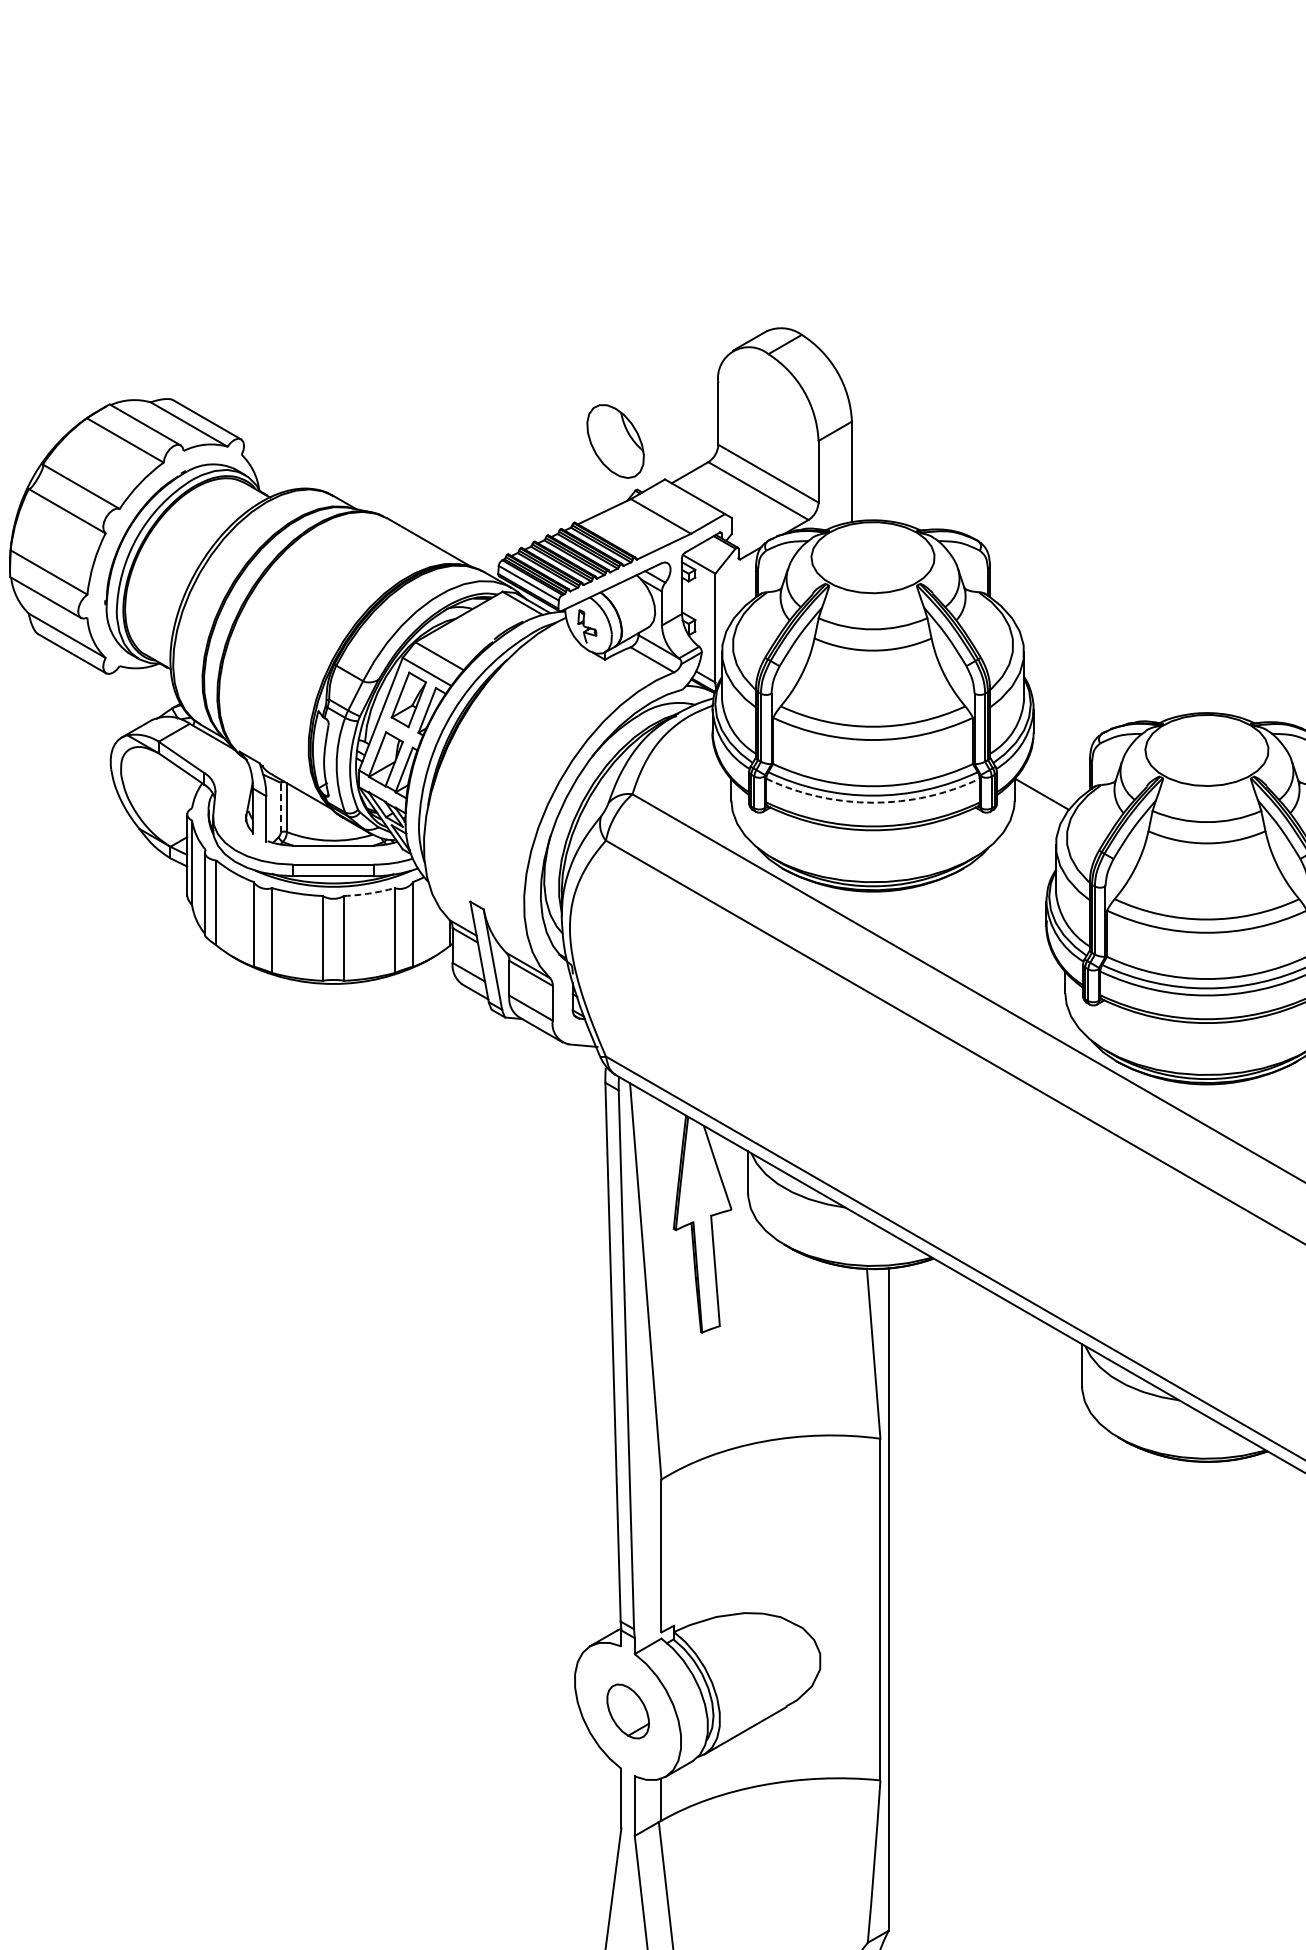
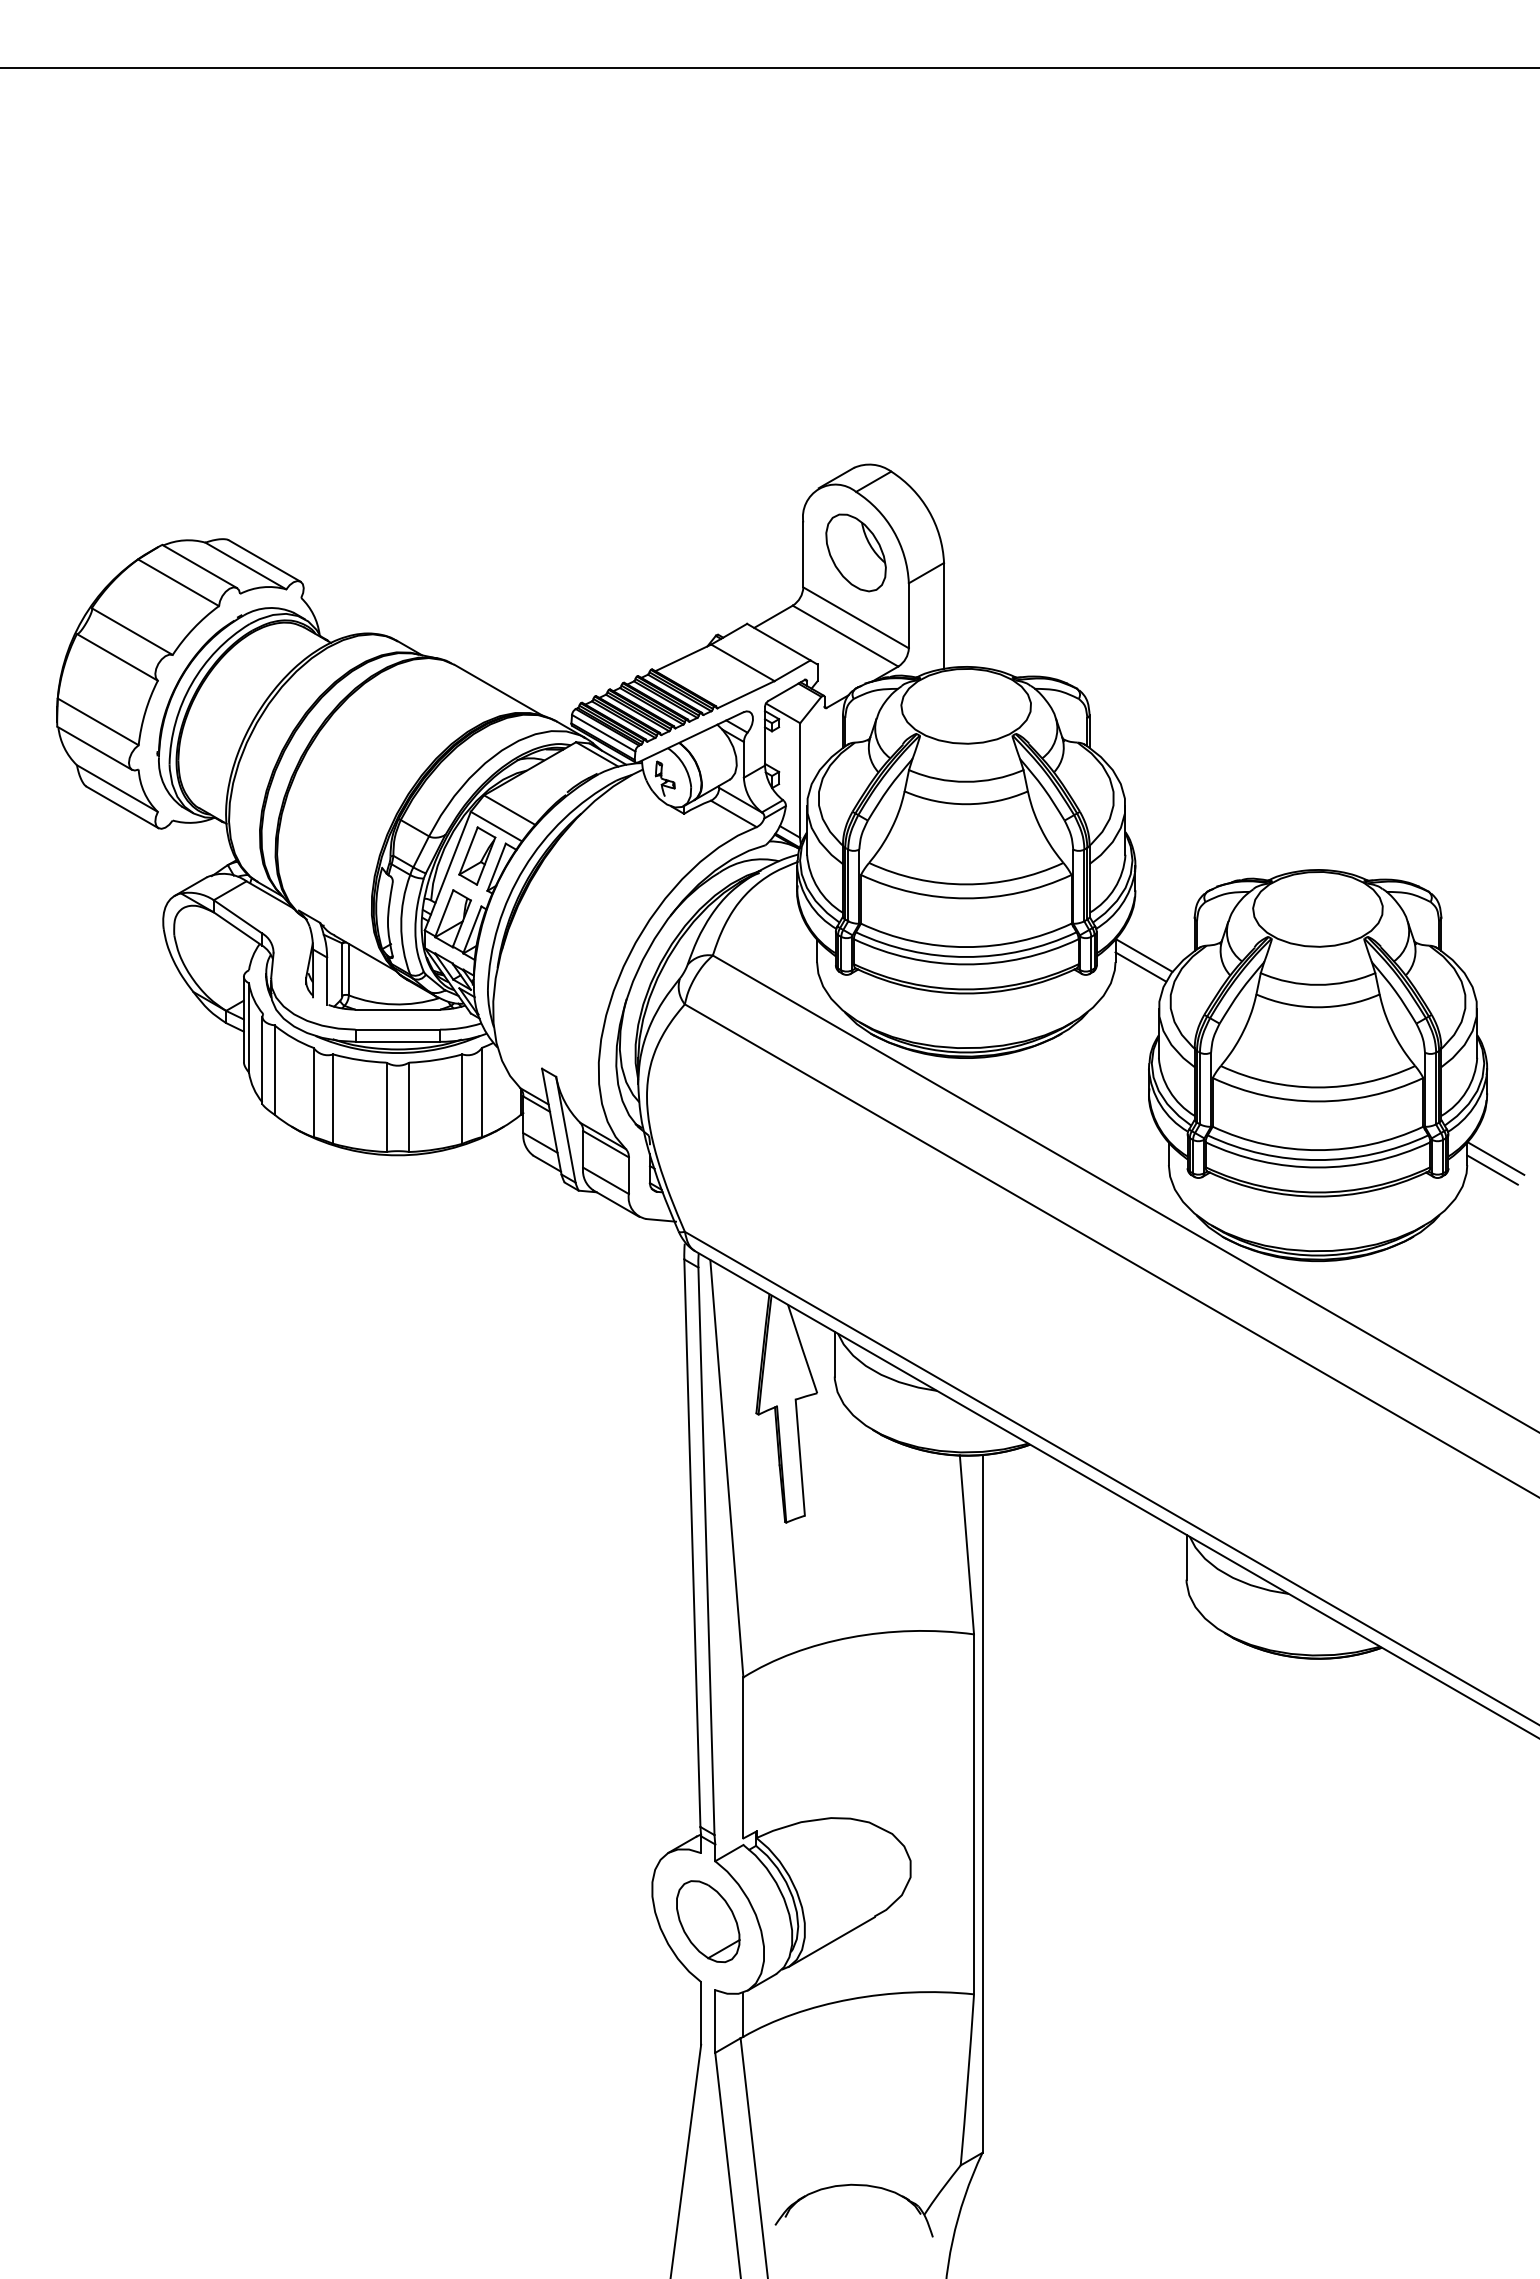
part: (615, 441) -> (855, 552), moved
arc: (873, 802) -> (966, 964), dashed -> solid
line: (1038, 804) -> (1140, 966), added
line: (280, 807) -> (342, 969), dashed -> solid
arc: (370, 893) -> (436, 1060), dashed -> solid
part: (628, 1711) -> (708, 1921), size x1.43

